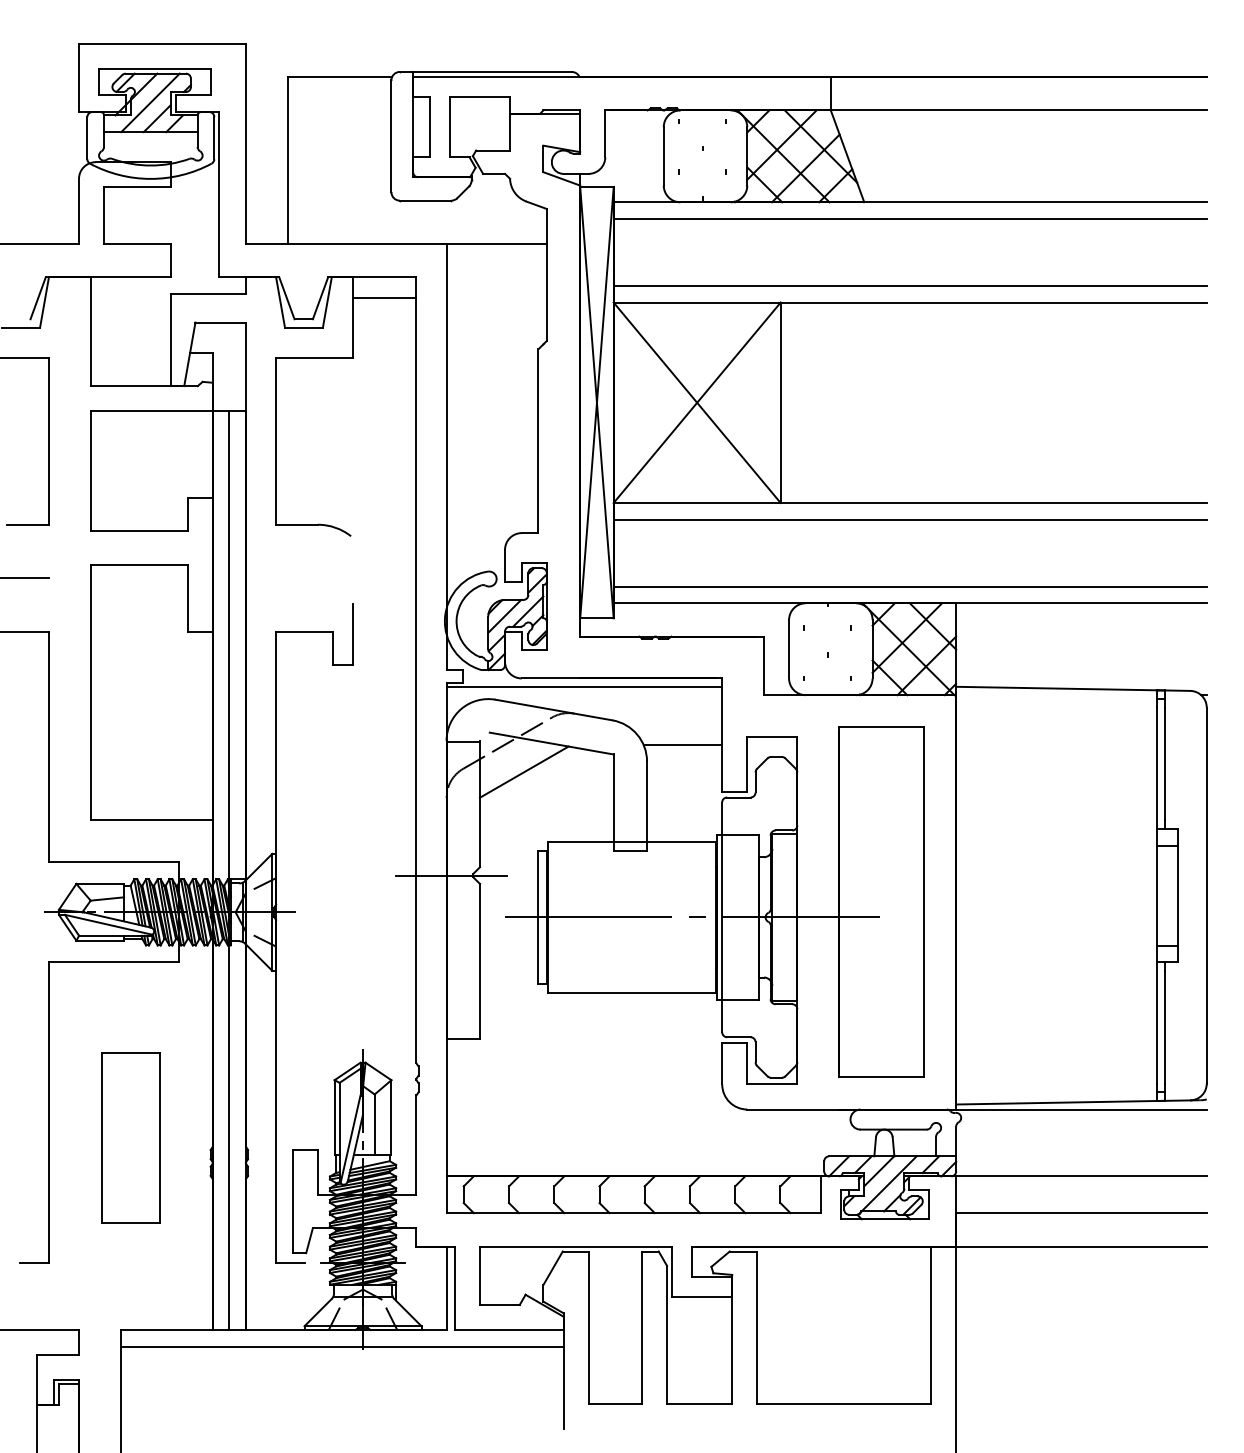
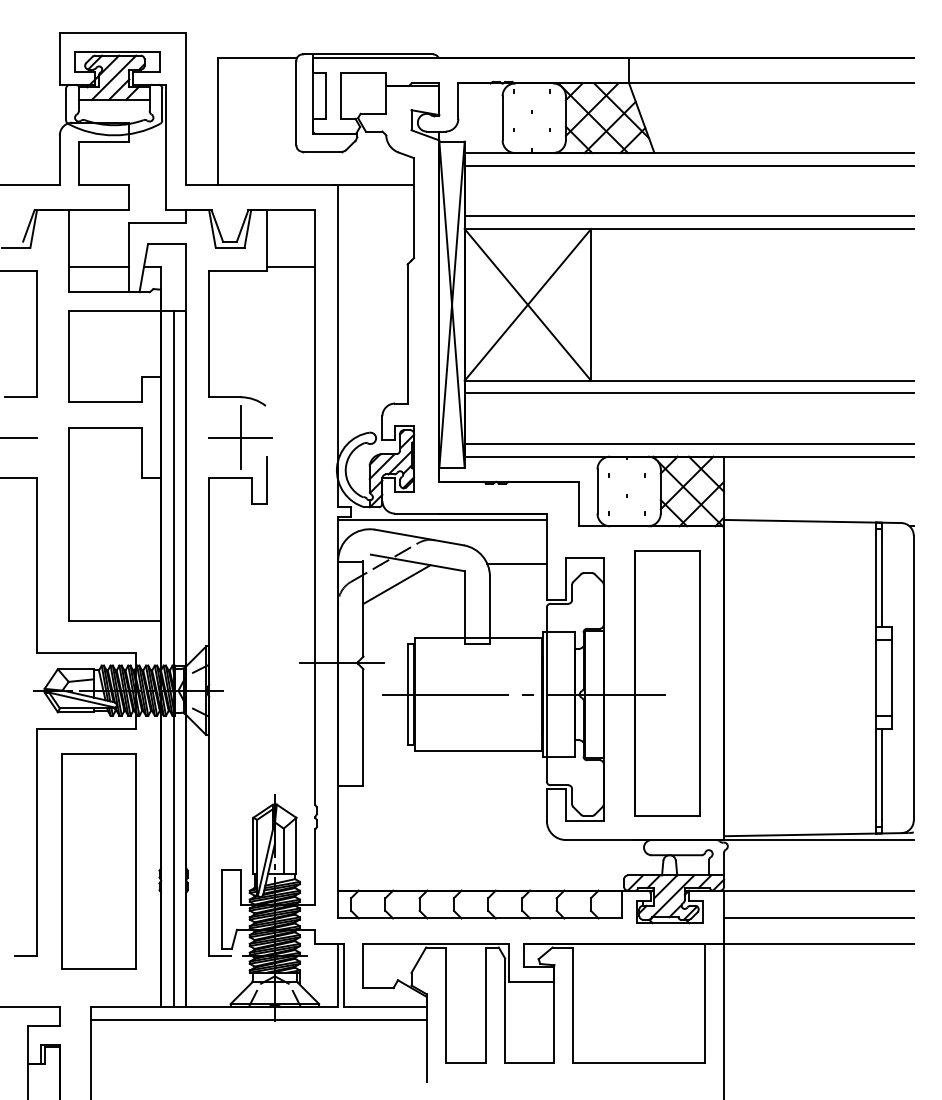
line: (384, 297) -> (291, 266), moved
line: (130, 352) -> (98, 266), added
part: (317, 577) -> (240, 437), added
part: (130, 1137) -> (98, 861), size x1.67

